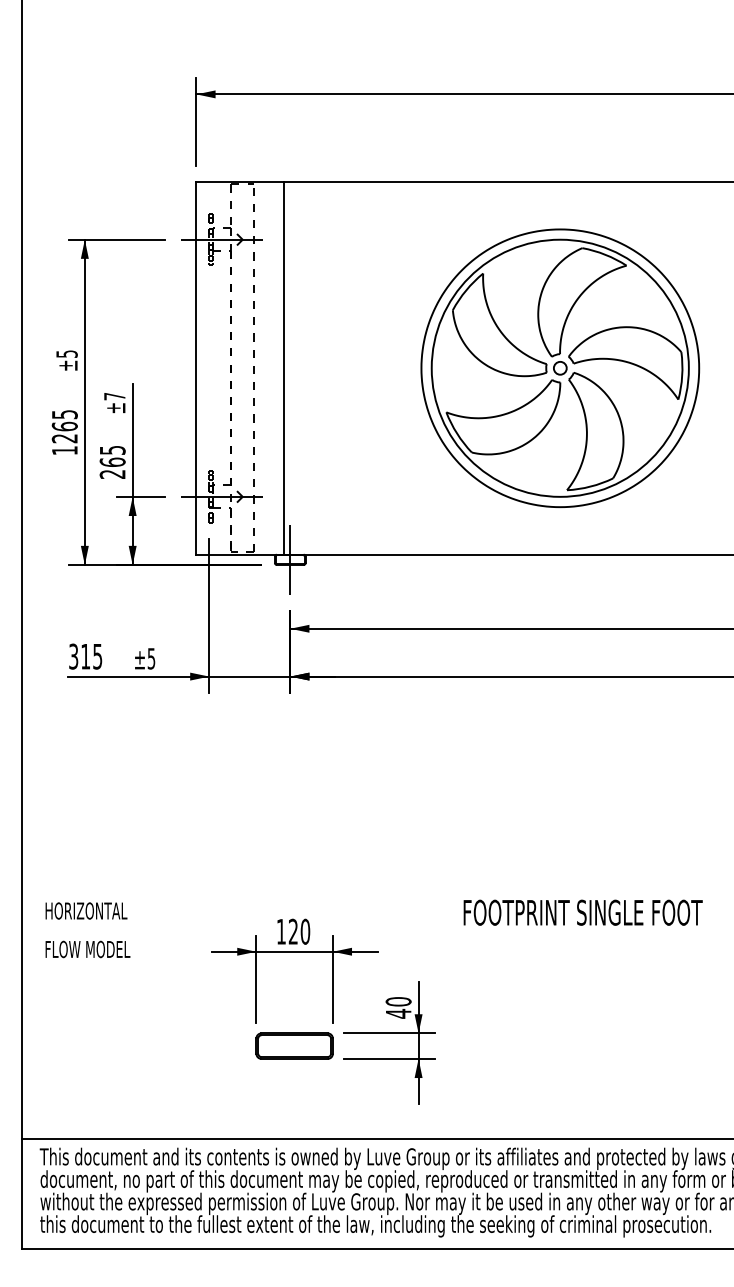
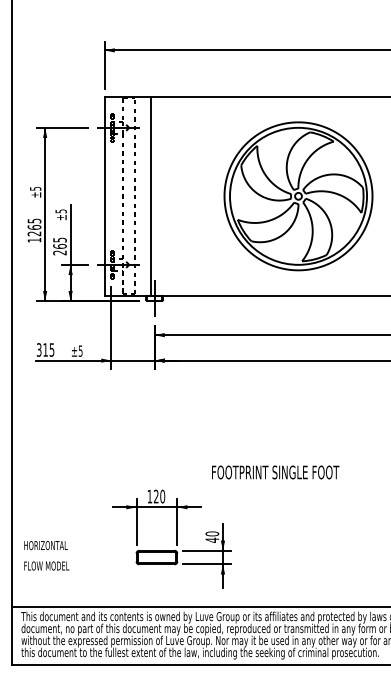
text: (113, 396) -> (60, 211), ±7 -> ±5
text: (582, 912) -> (275, 472), moved
text: (87, 929) -> (46, 555), moved

